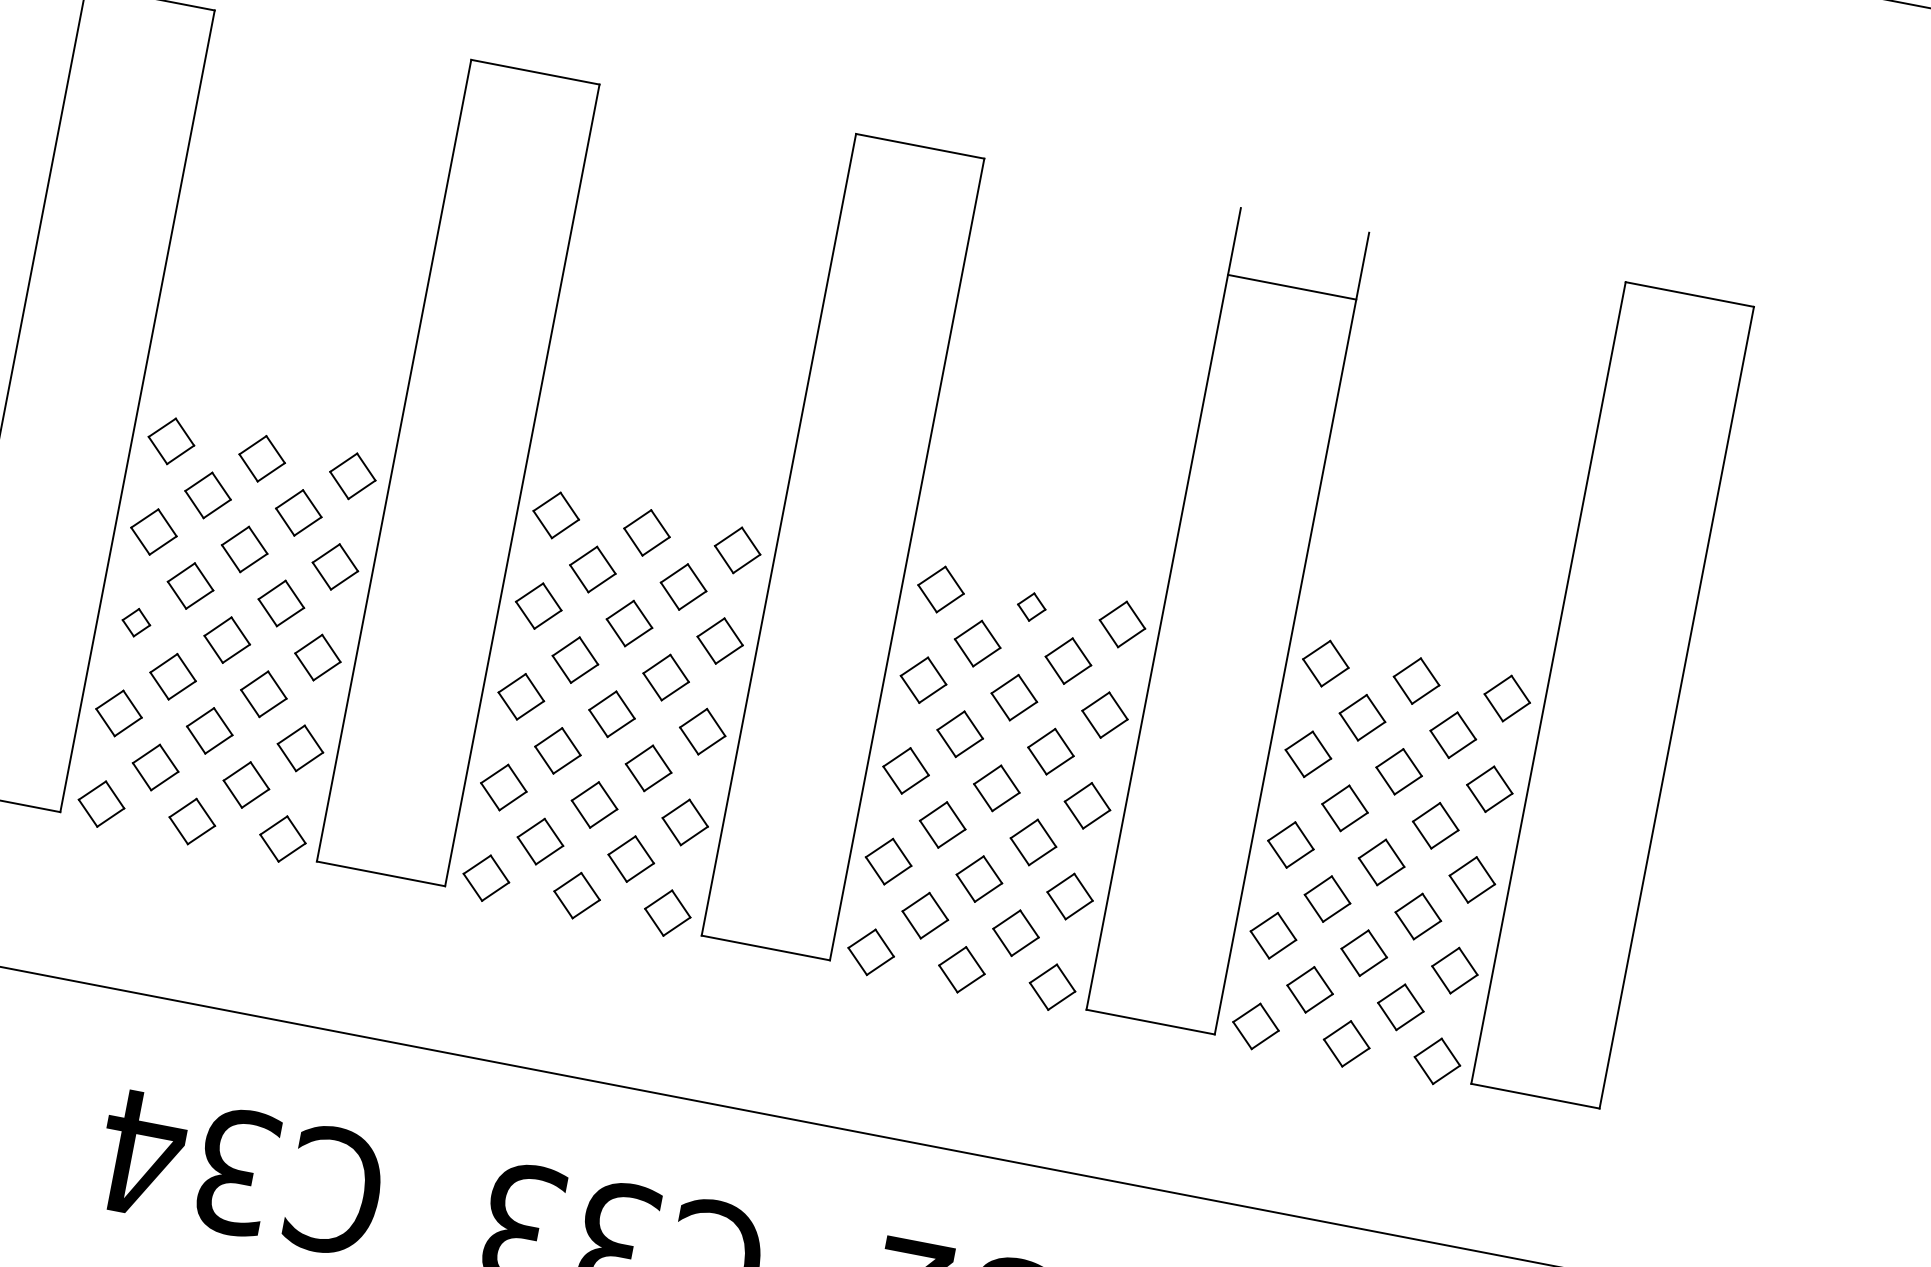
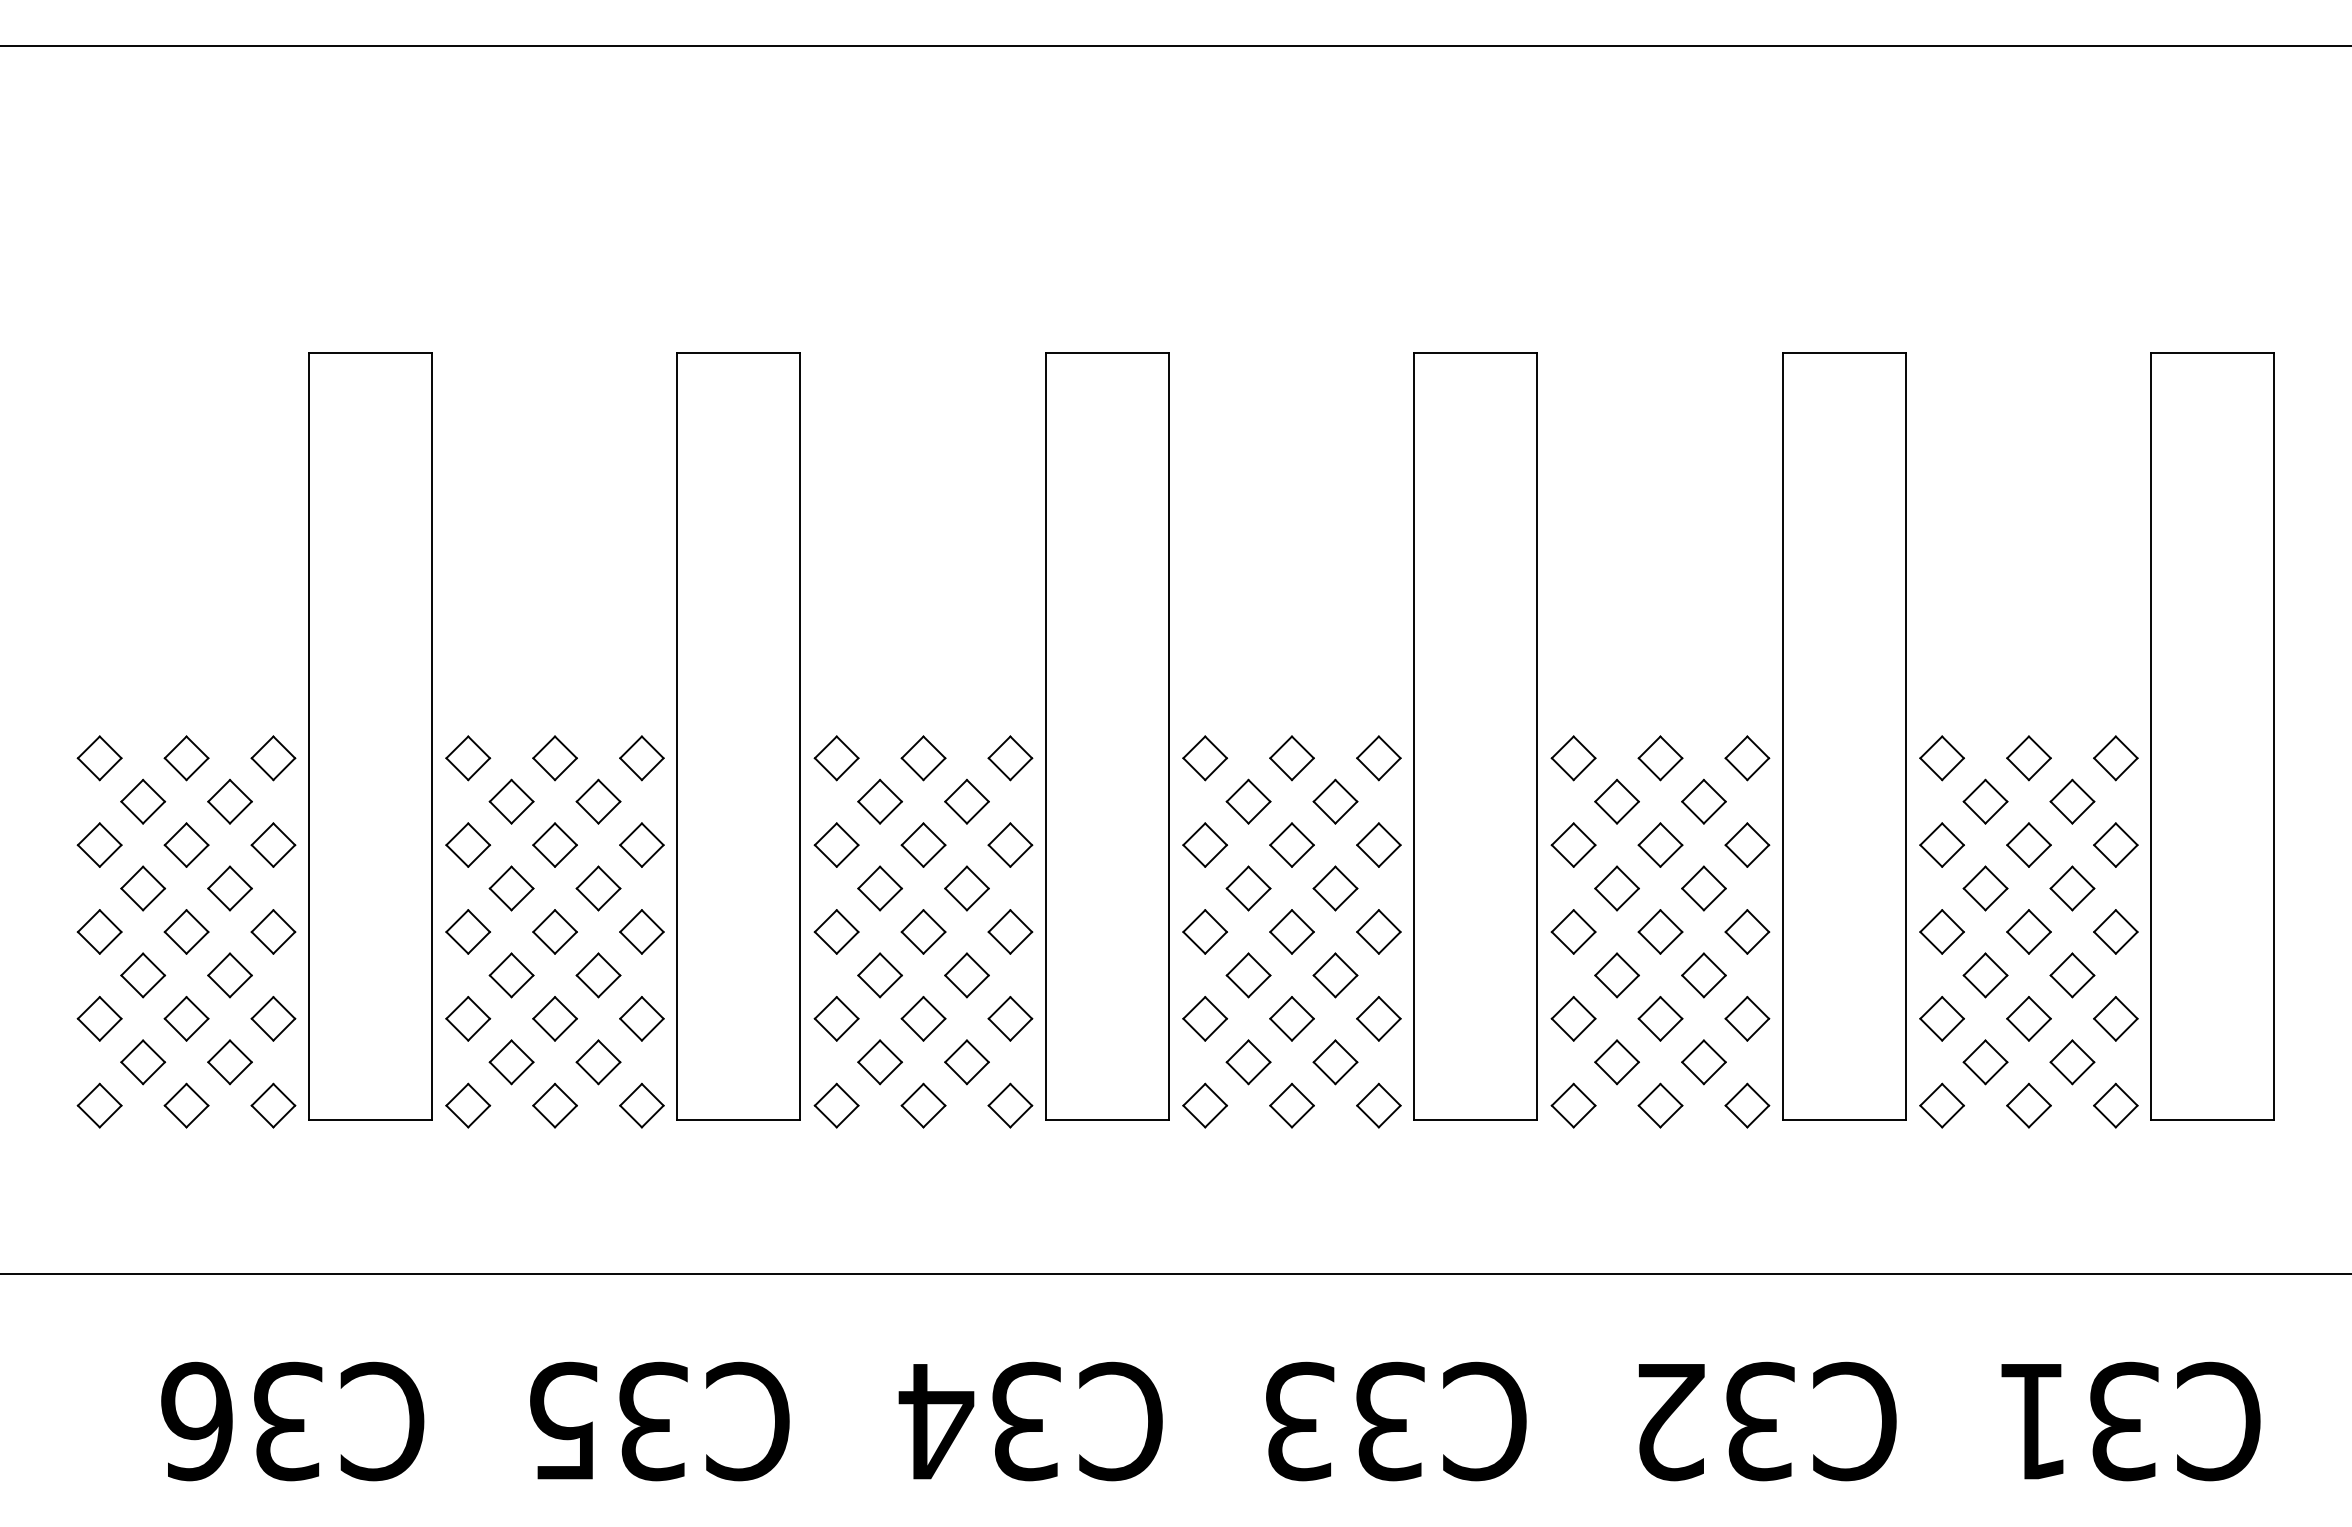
line: (1291, 286) -> (1843, 352), moved
part: (1031, 607) -> (1660, 758), size x1.67
part: (136, 622) -> (836, 931), size x1.67

